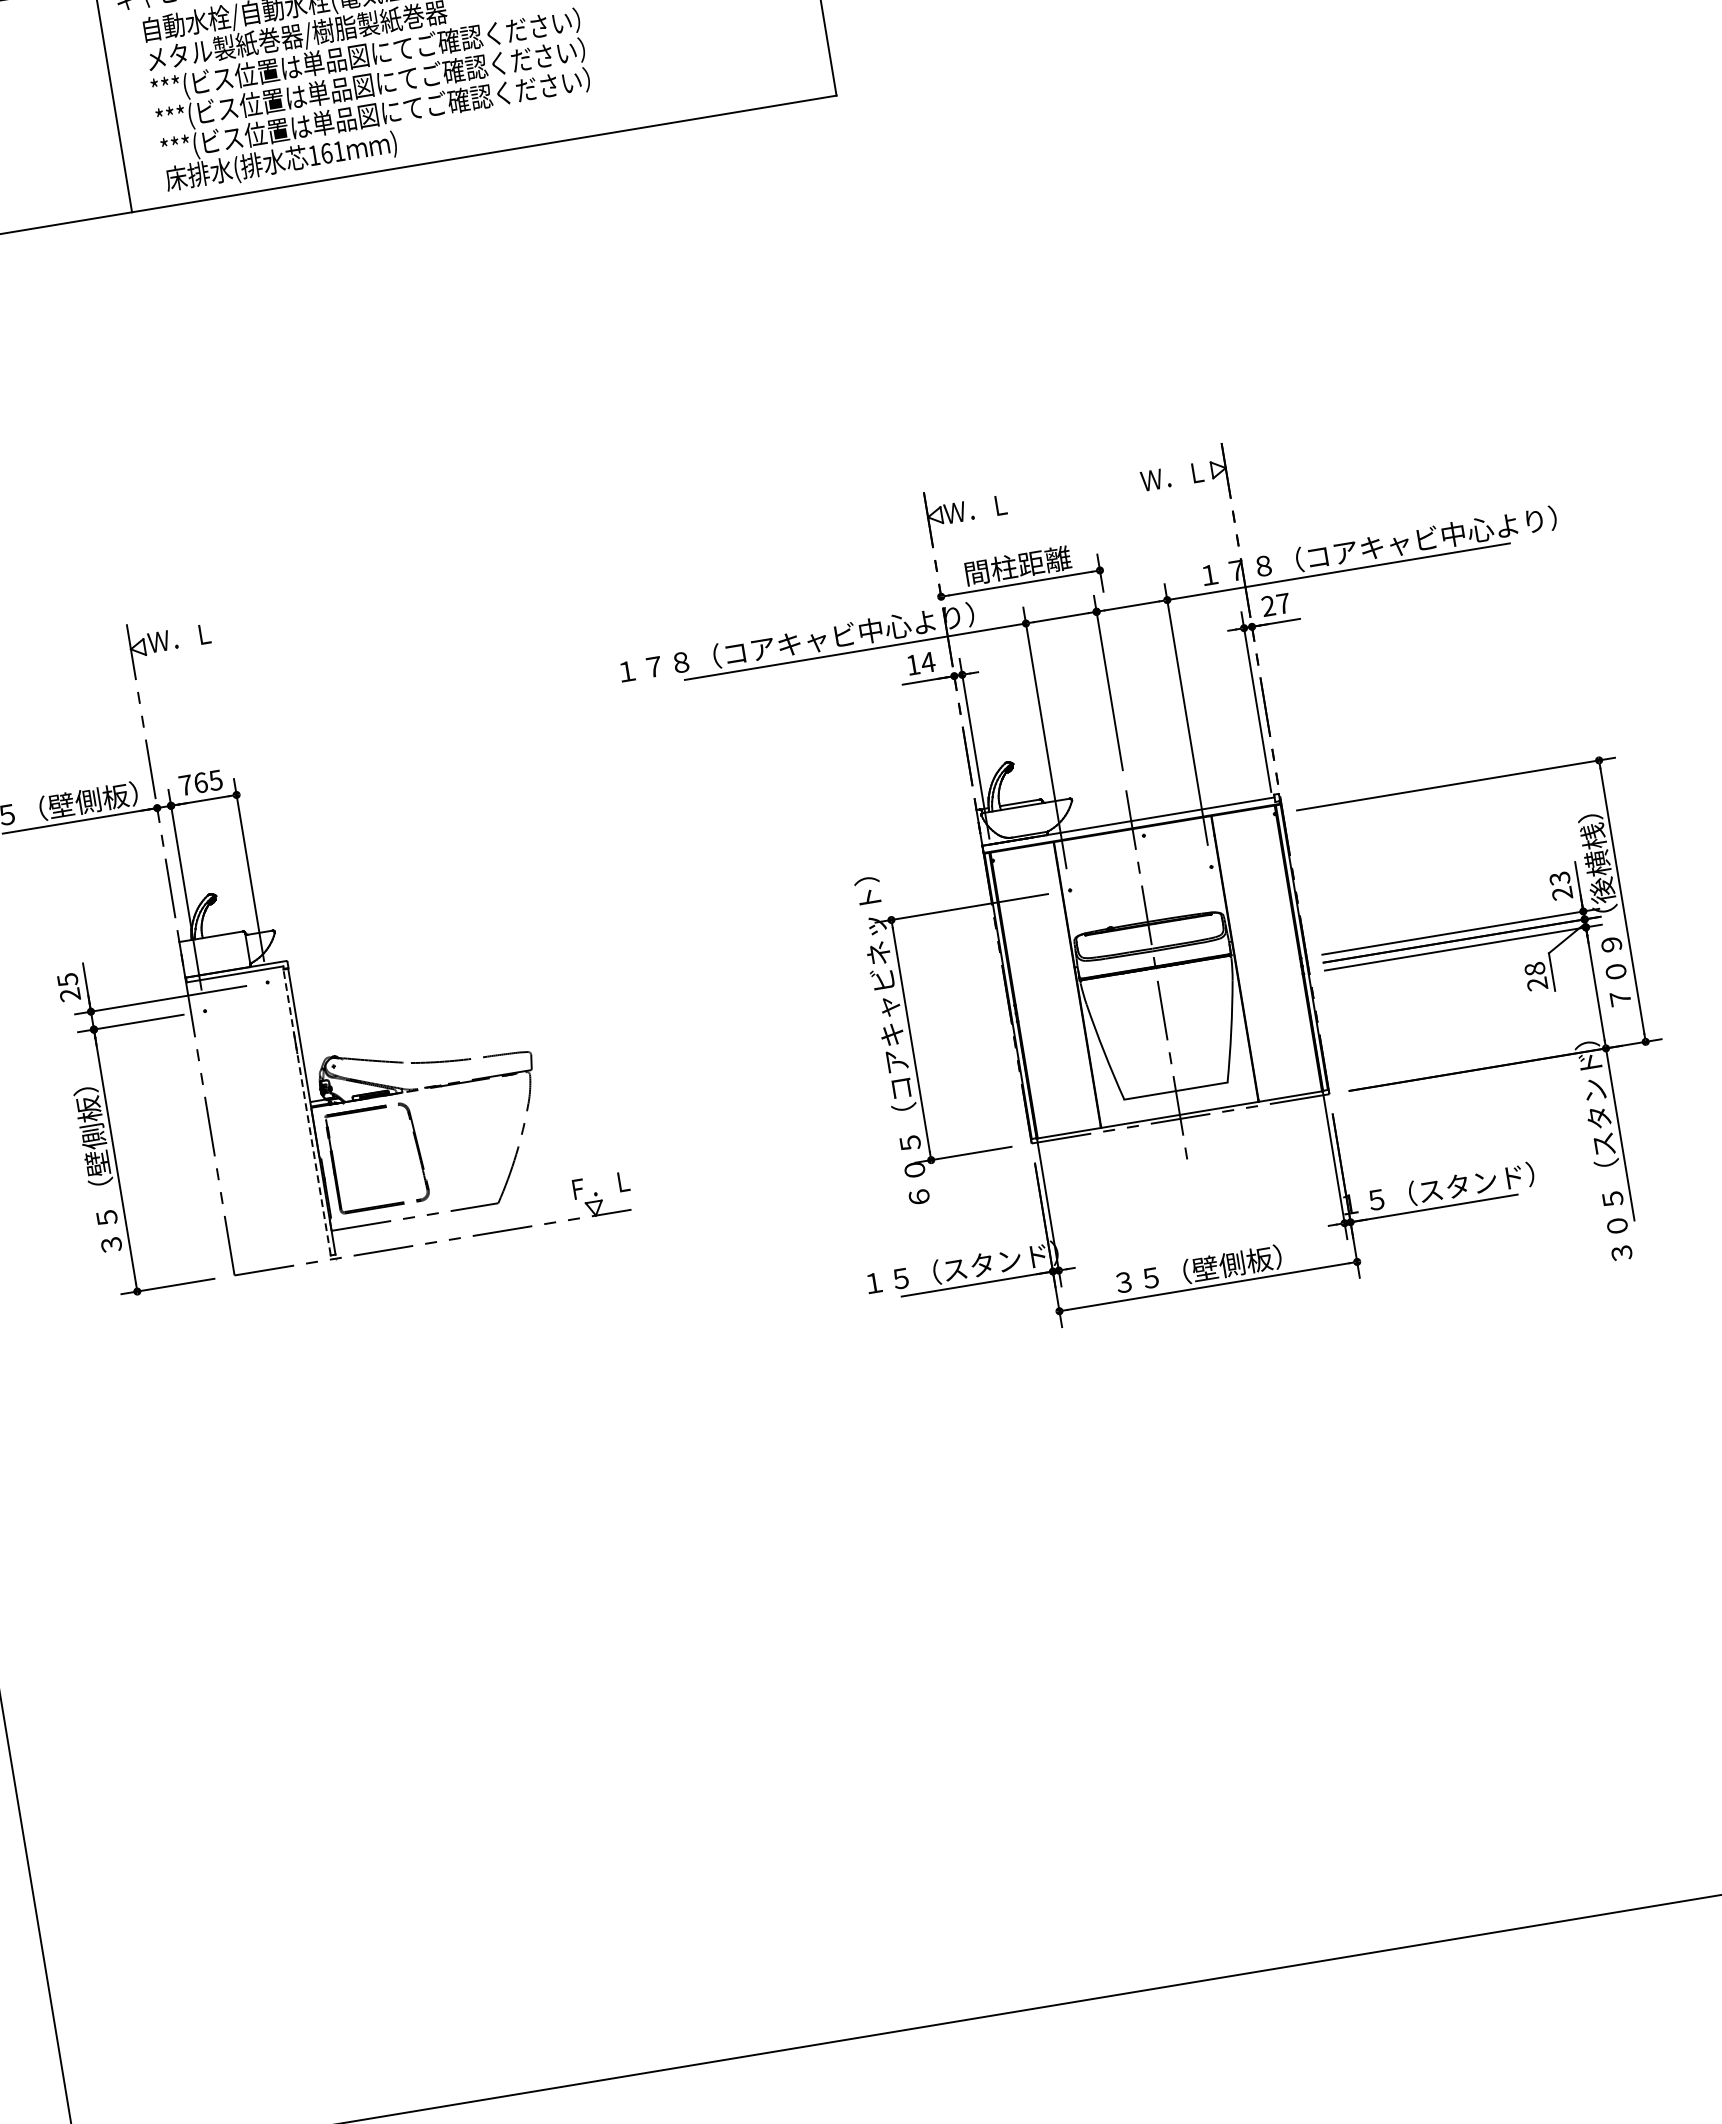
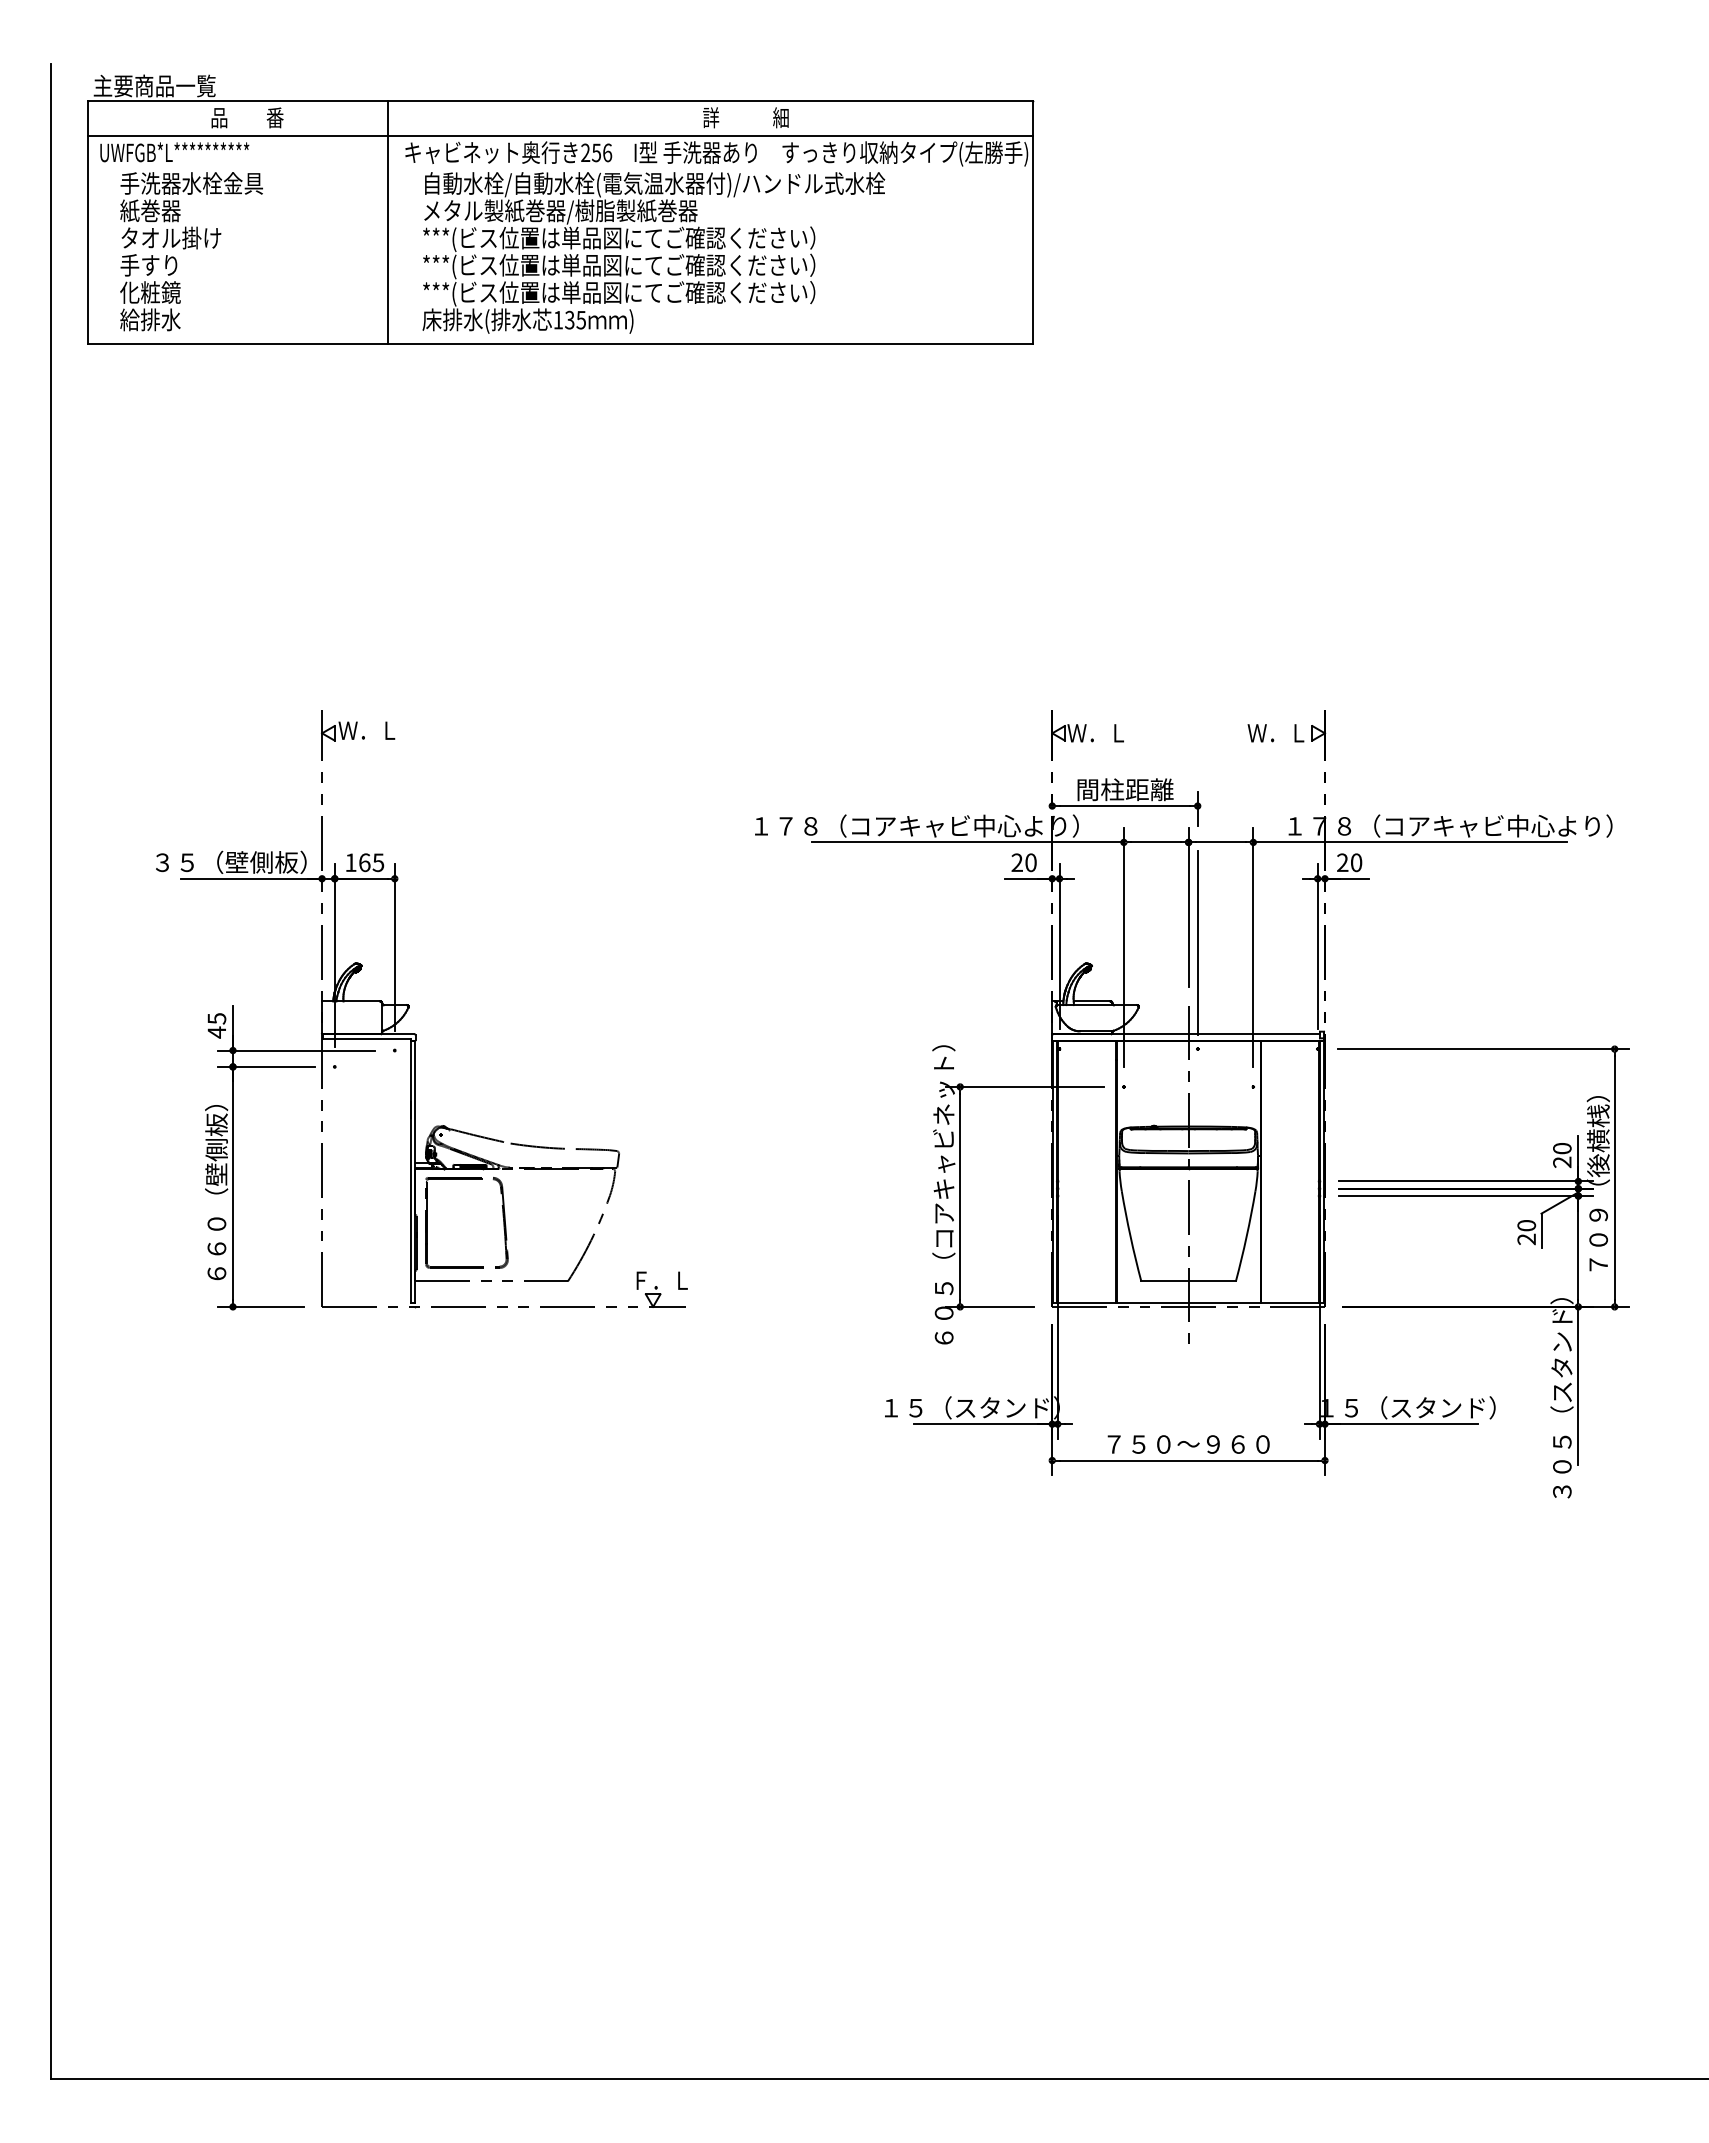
text: (332, 151) -> (575, 319), 161 -> 135
text: (1283, 603) -> (1356, 862), 27 -> 20
text: (921, 663) -> (1024, 862), 14 -> 20
line: (1124, 719) -> (1197, 942), added
text: (185, 785) -> (350, 862), 765 -> 165
text: (1560, 878) -> (1562, 1148), 23 -> 20
text: (1534, 968) -> (1526, 1225), 28 -> 20
text: (69, 994) -> (216, 1032), 25 -> 45
line: (306, 1112) -> (410, 1172), dashed -> solid
text: (98, 1169) -> (216, 1192), ３５（壁側板） -> ６６０（壁側板）
text: (1205, 1267) -> (1188, 1443), ３５（壁側板） -> ７５０～９６０

